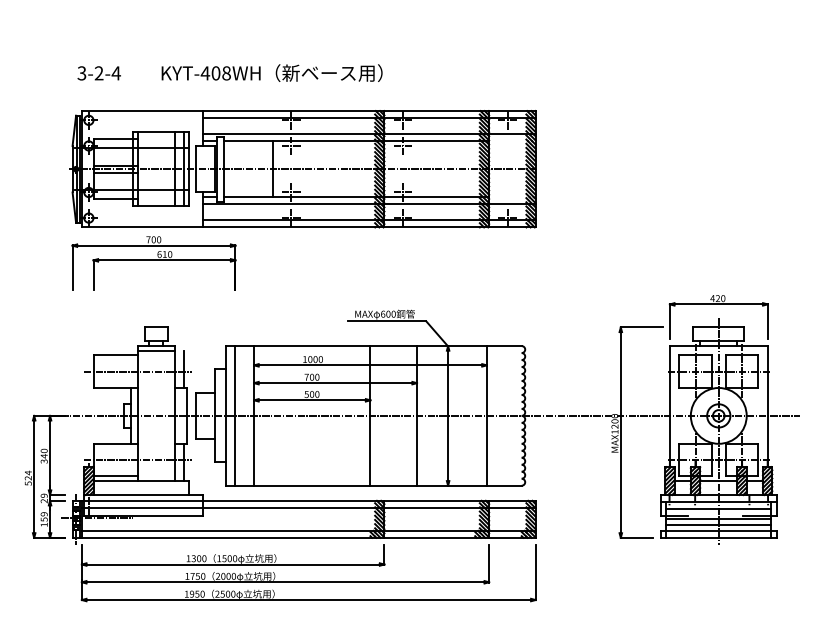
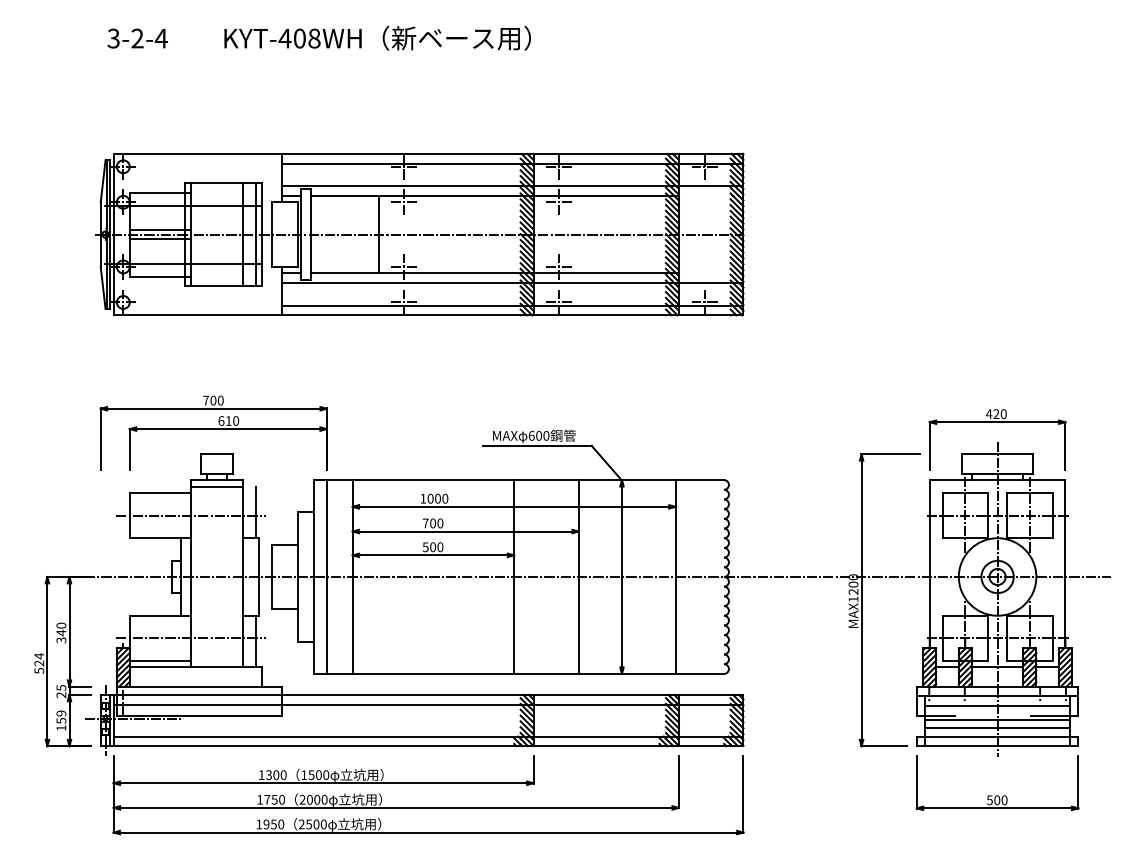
text: (229, 72) -> (318, 37), moved
part: (153, 262) -> (213, 432), moved
text: (44, 495) -> (61, 687), 29 -> 25
part: (718, 573) -> (997, 795), added

